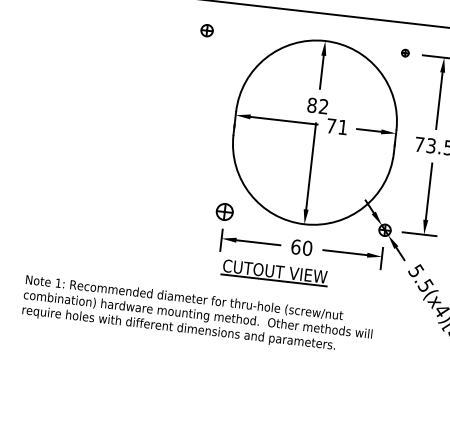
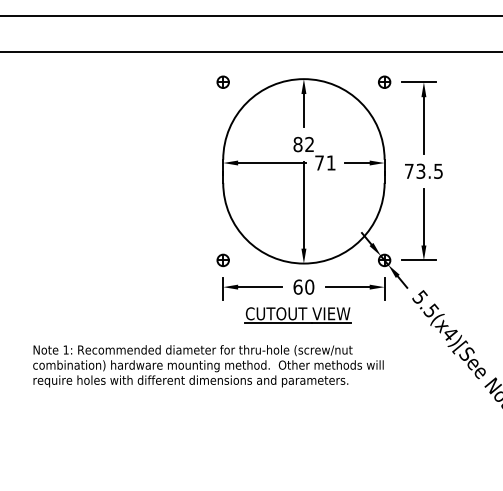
part: (206, 29) -> (222, 81), moved
part: (405, 52) -> (384, 81), size x1.67
part: (223, 212) -> (222, 260), size x0.71
part: (274, 273) -> (297, 315), moved

